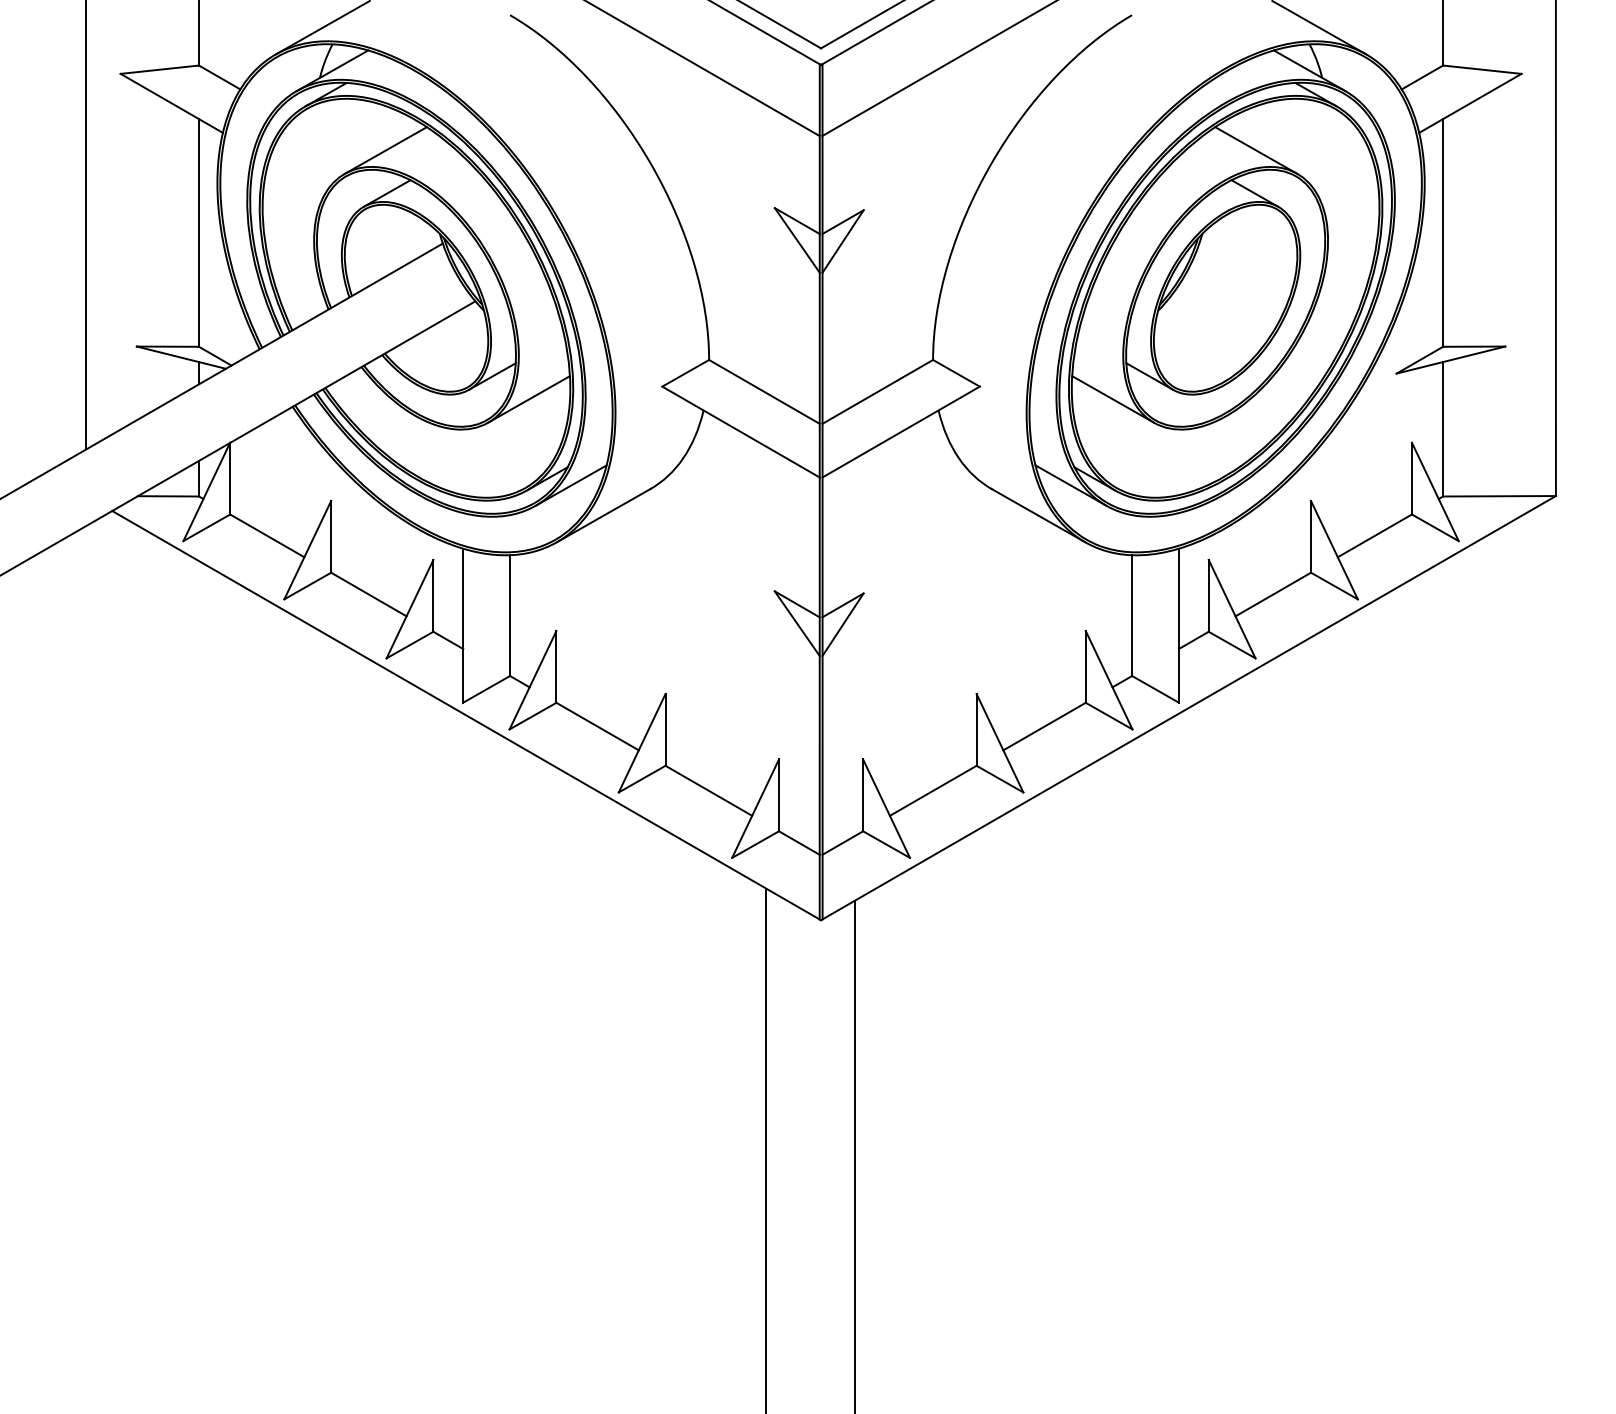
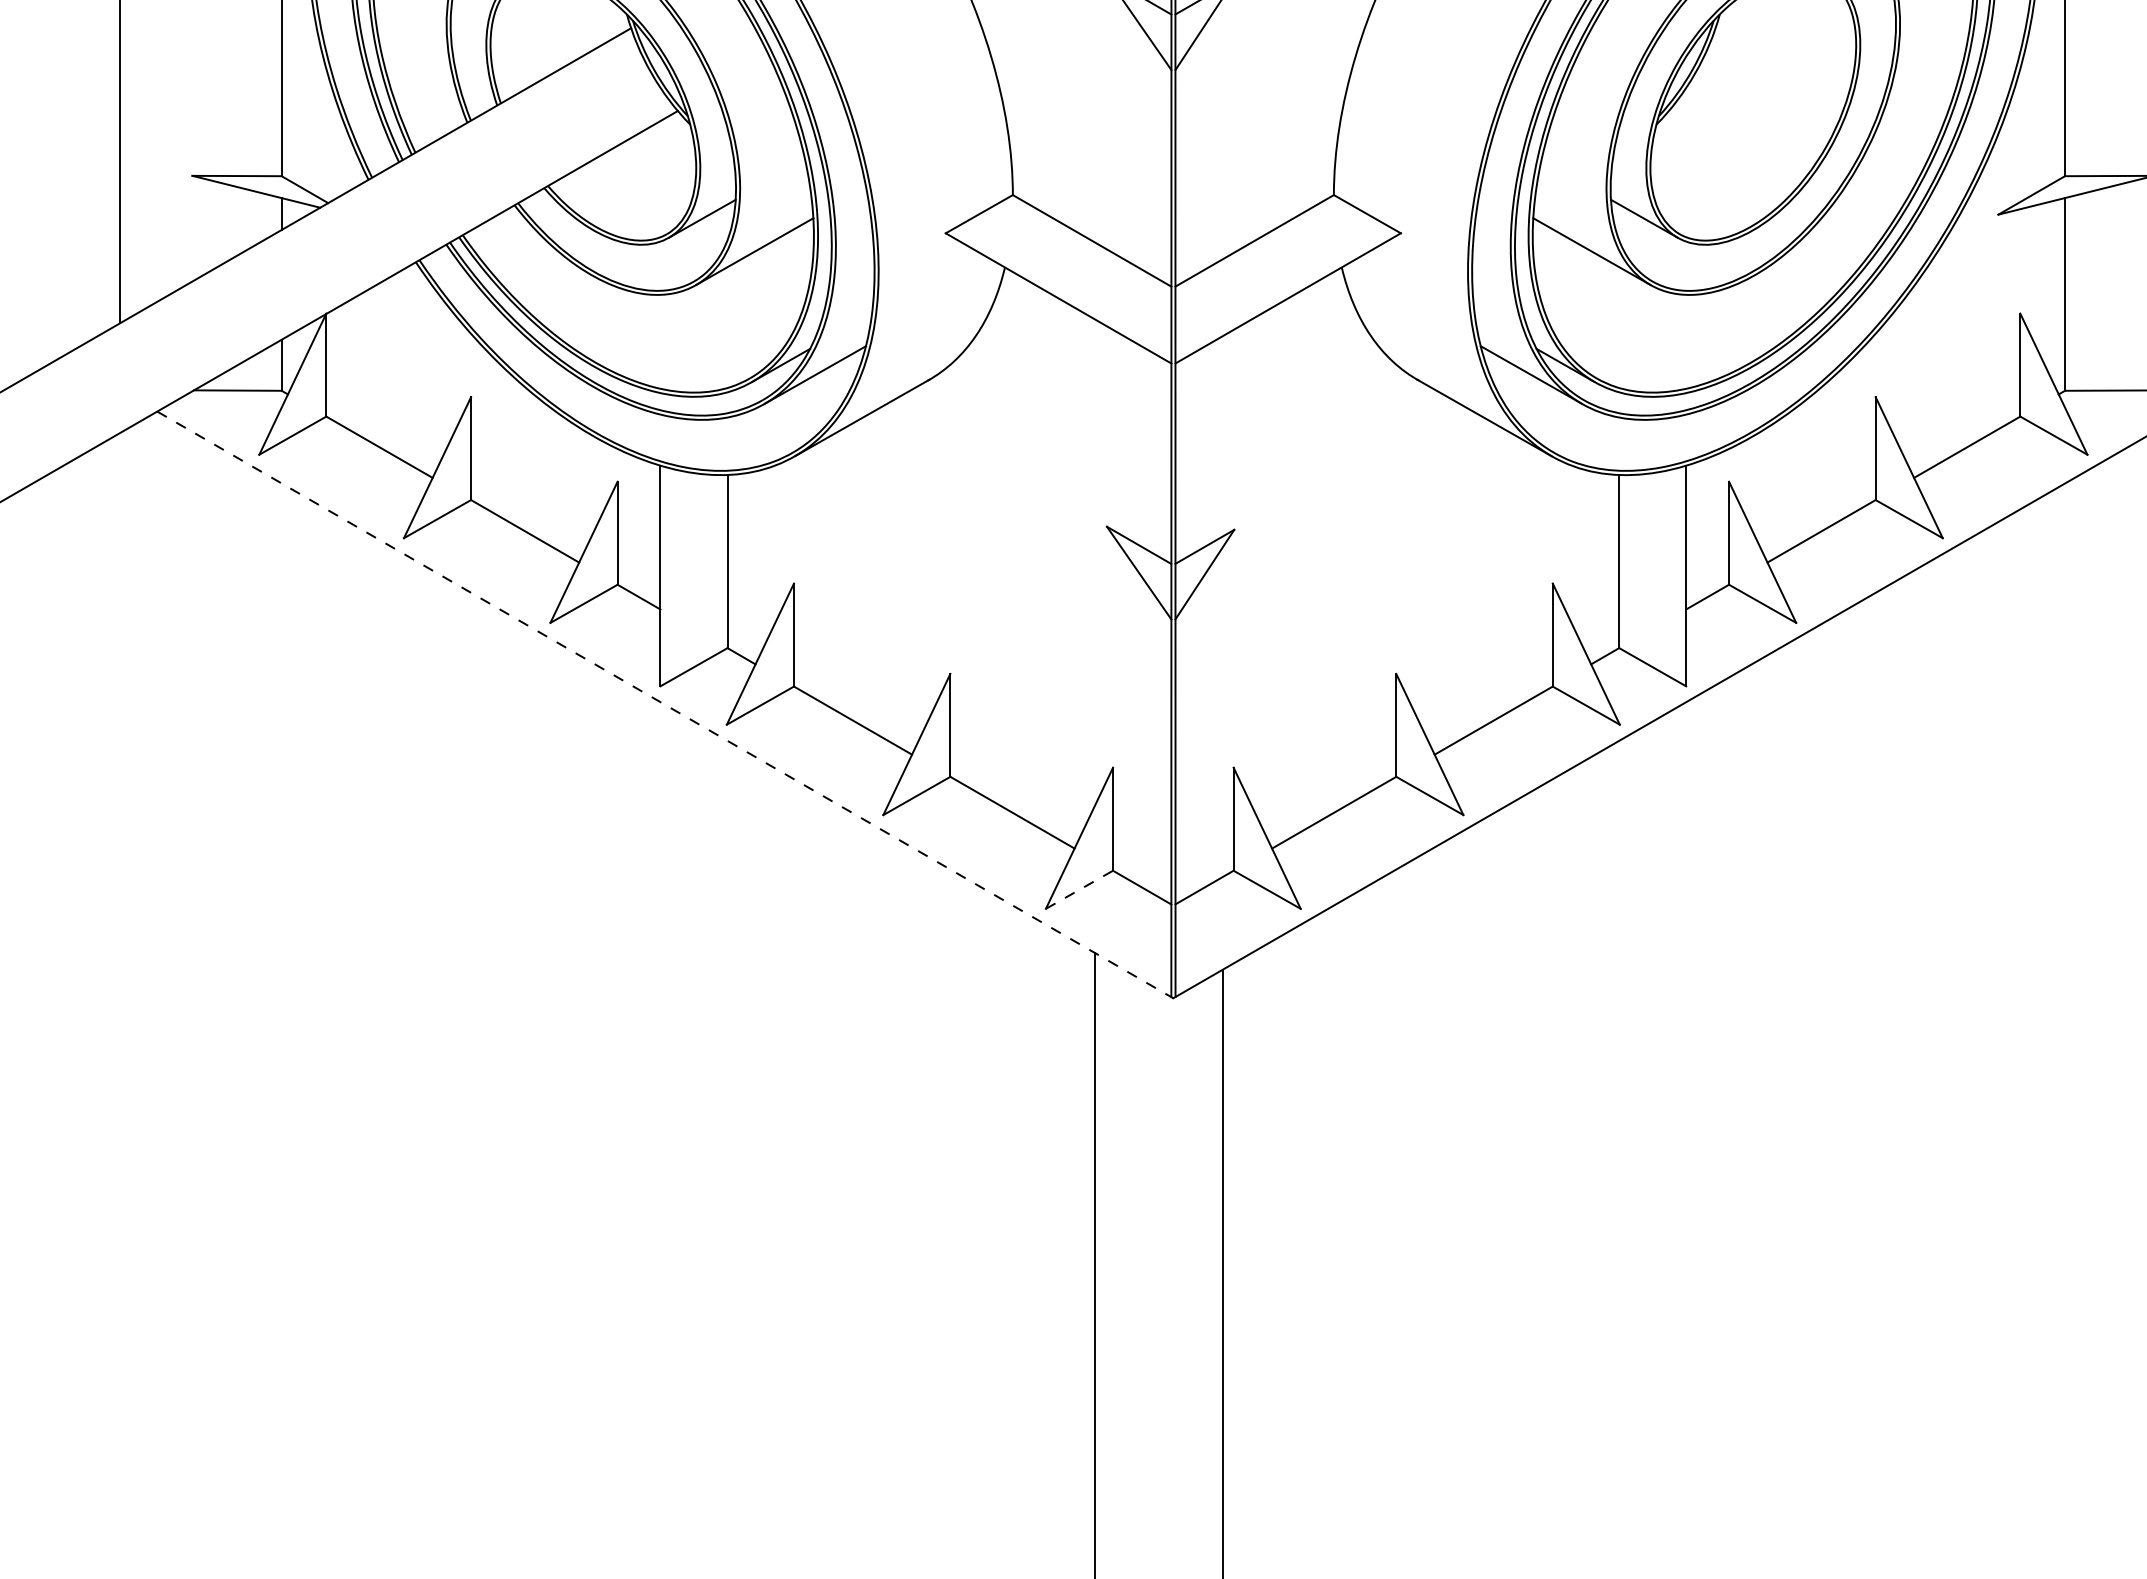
line: (467, 715) -> (666, 704), solid -> dashed
line: (755, 844) -> (1079, 889), solid -> dashed

